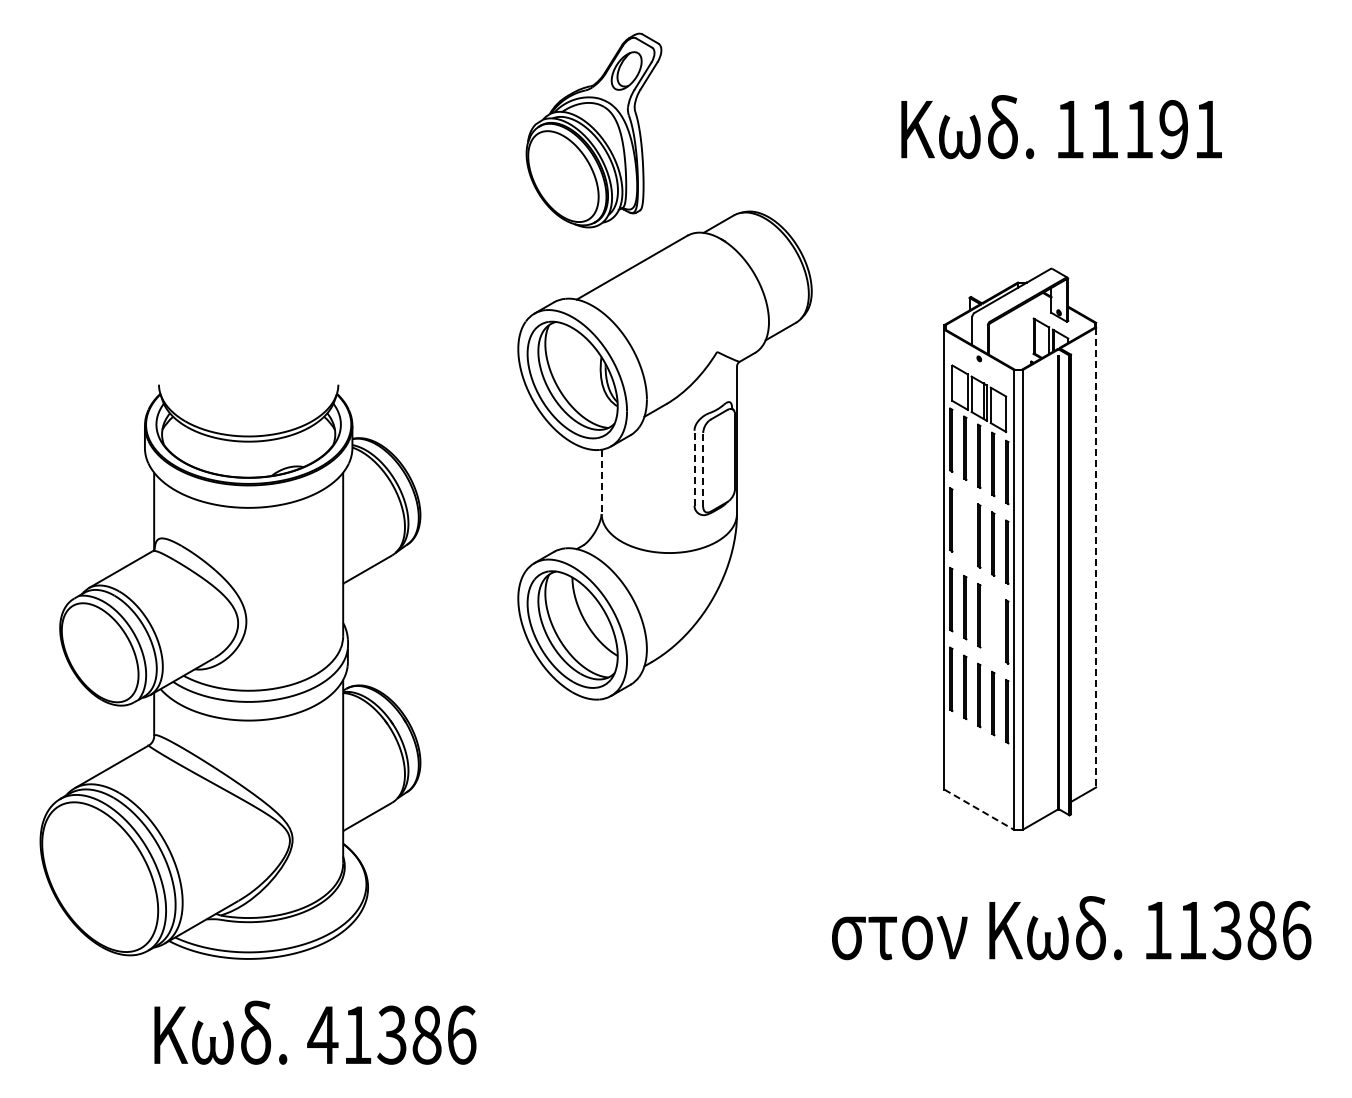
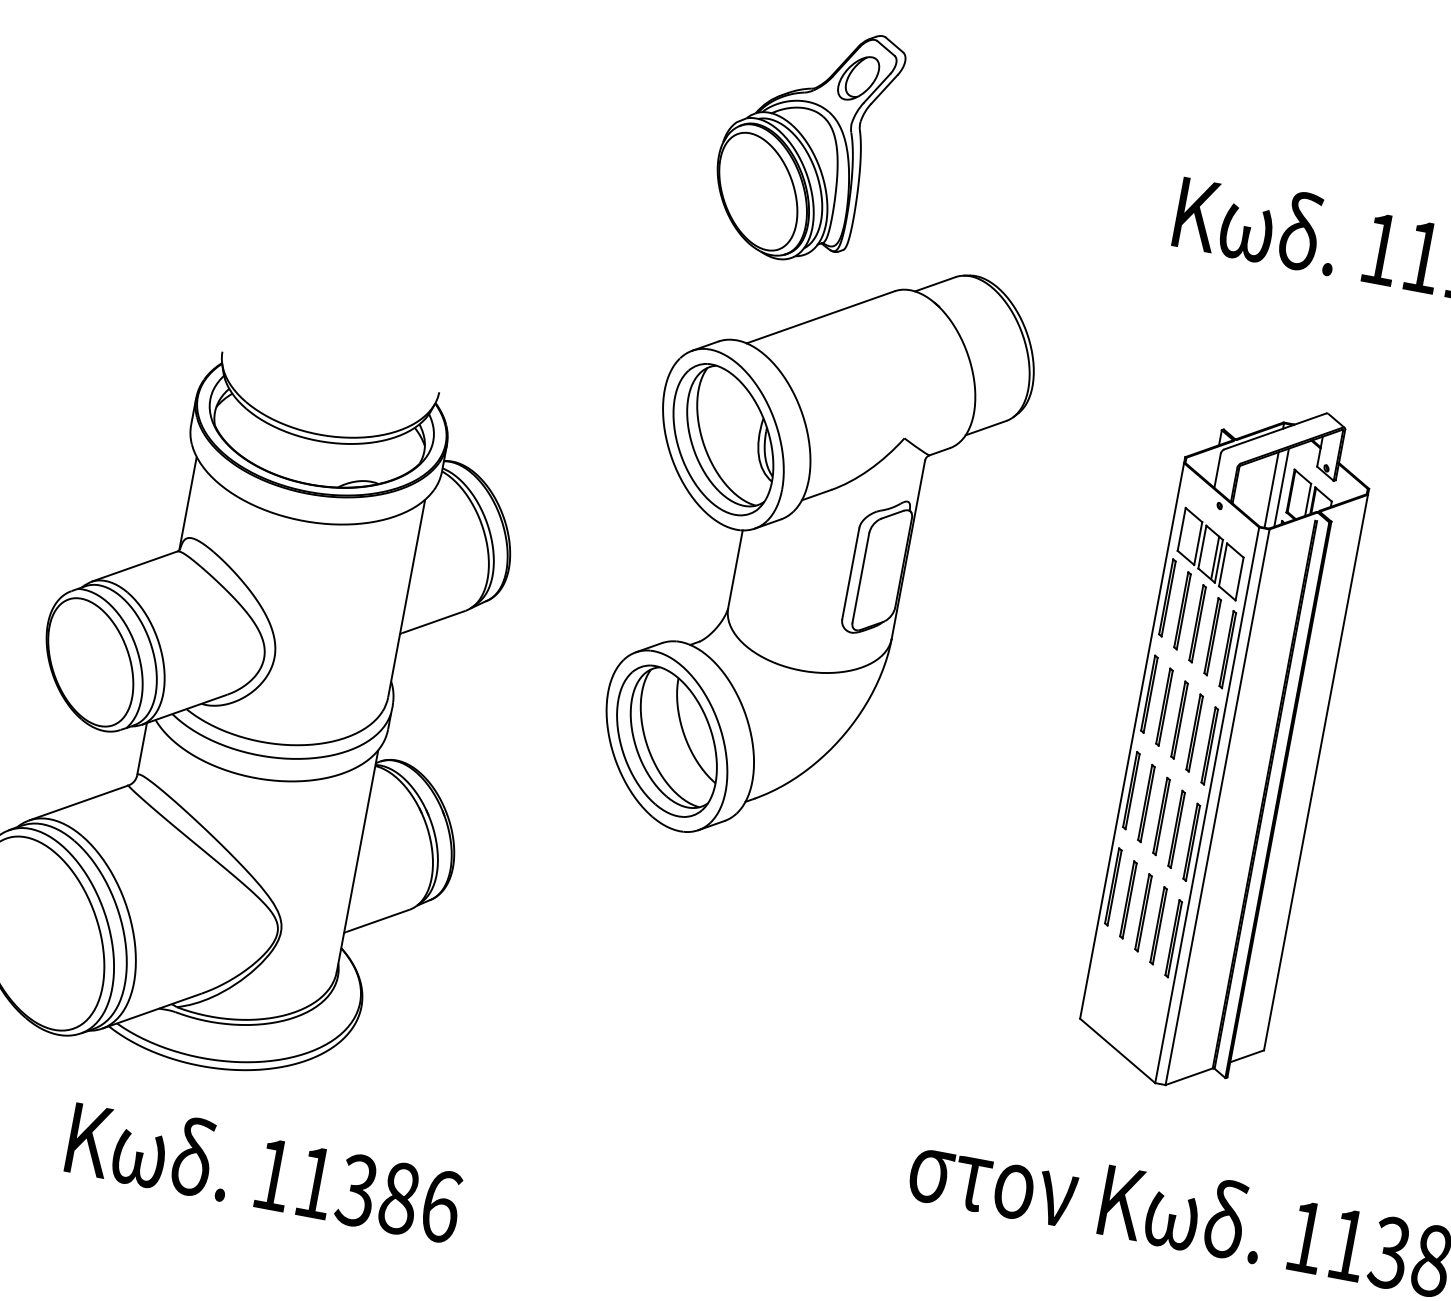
line: (1026, 334) -> (1282, 487), added
line: (1018, 338) -> (1271, 490), added
line: (694, 468) -> (850, 574), dashed -> solid
line: (703, 469) -> (861, 577), dashed -> solid
line: (601, 482) -> (735, 569), dashed -> solid
line: (965, 527) -> (1164, 706), added
line: (1096, 557) -> (1316, 772), dashed -> solid
line: (993, 623) -> (1176, 829), added
line: (979, 810) -> (1117, 1051), dashed -> solid
text: (322, 1034) -> (273, 1173), 41386 -> 11386

